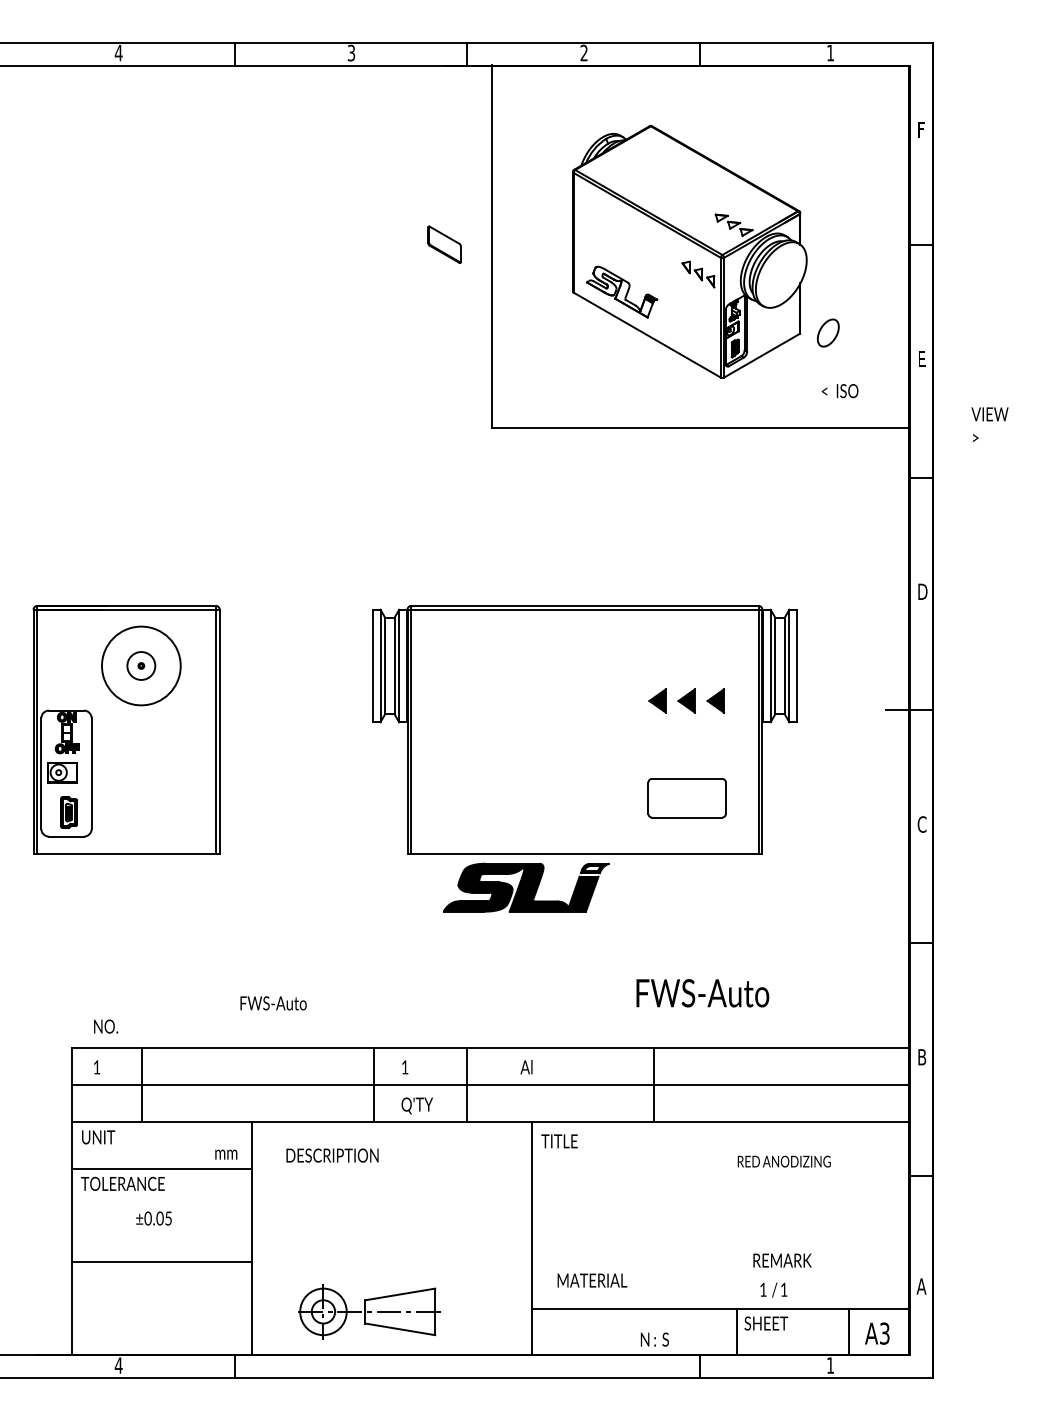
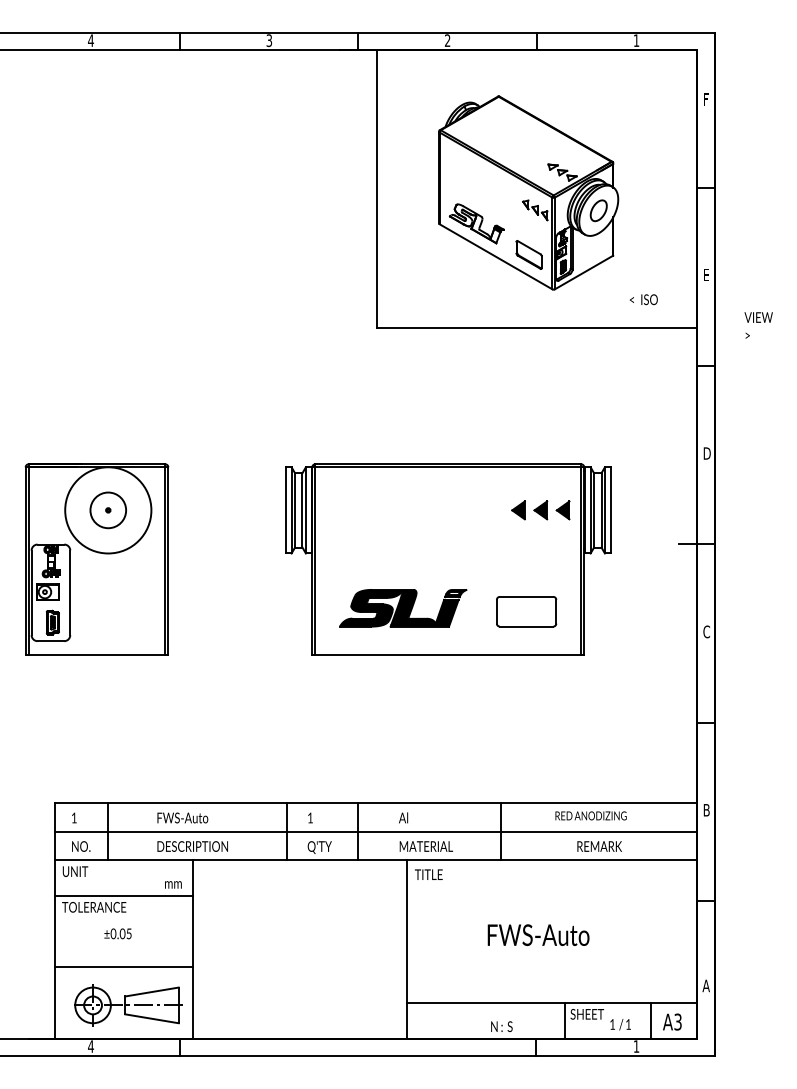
part: (444, 244) -> (529, 254), moved
part: (827, 332) -> (598, 210), moved
circle: (141, 665) -> (108, 510), size x1.43
circle: (141, 665) -> (108, 510), size x1.67
part: (686, 700) -> (540, 510), moved
part: (526, 887) -> (403, 608), moved
text: (702, 993) -> (538, 935), moved
text: (273, 1003) -> (182, 818), moved
text: (106, 1026) -> (81, 846), moved
text: (332, 1155) -> (192, 846), moved
text: (783, 1161) -> (590, 815), moved
text: (782, 1260) -> (599, 846), moved
text: (592, 1280) -> (426, 846), moved
text: (773, 1289) -> (620, 1024), moved
part: (369, 1311) -> (128, 1005), moved

